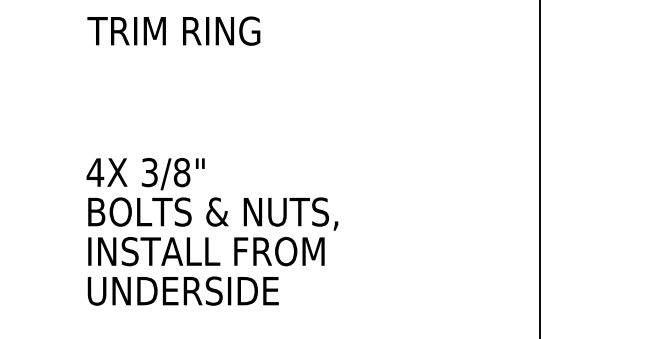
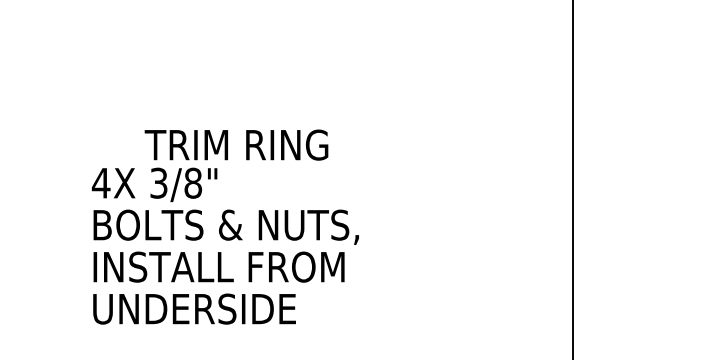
text: (173, 30) -> (236, 144), moved

